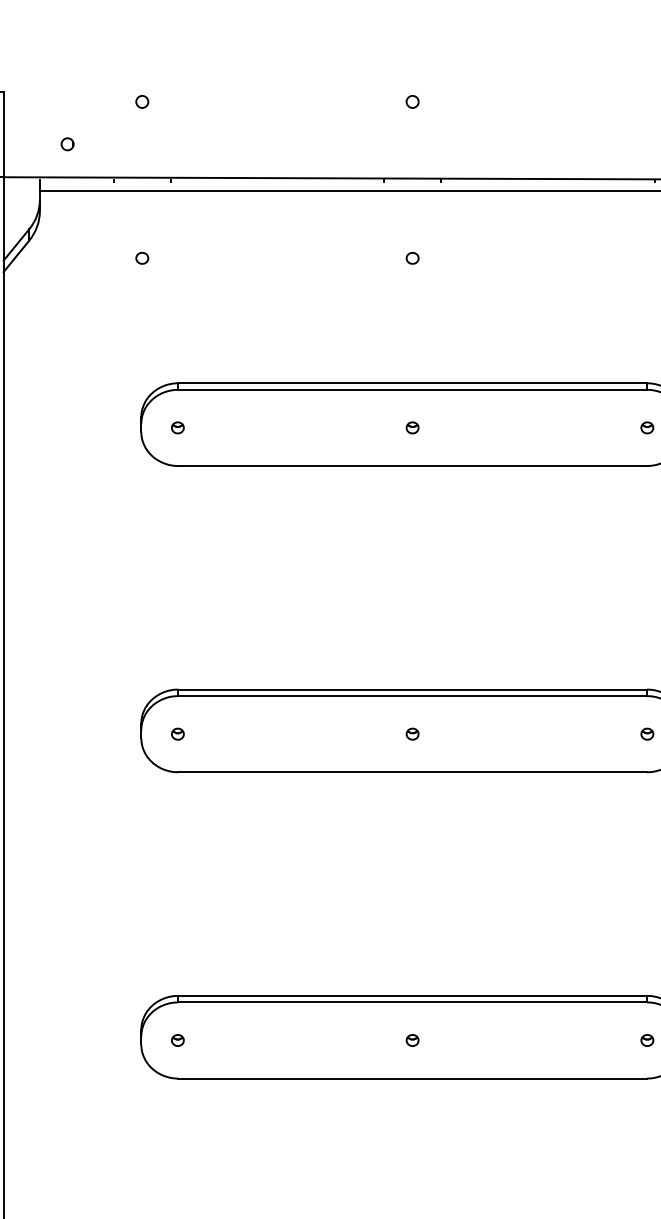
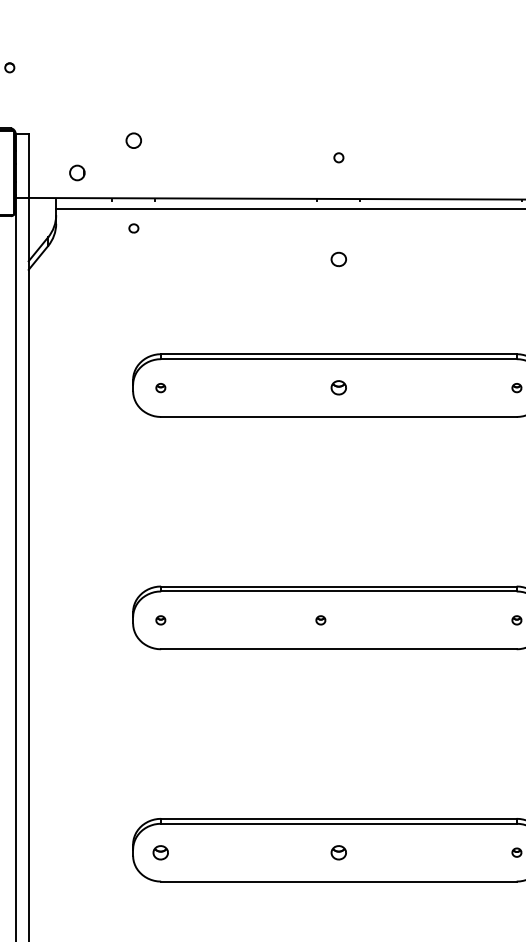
circle: (141, 101) -> (133, 140), size x1.6
circle: (412, 101) -> (338, 157), moved
circle: (66, 143) -> (76, 172), size x1.6
part: (141, 258) -> (133, 228), moved
part: (412, 258) -> (338, 259), size x1.6
part: (412, 428) -> (338, 388), size x1.6
part: (412, 734) -> (320, 620), moved
part: (177, 1040) -> (160, 852), size x1.6
part: (412, 1040) -> (338, 852), size x1.6

